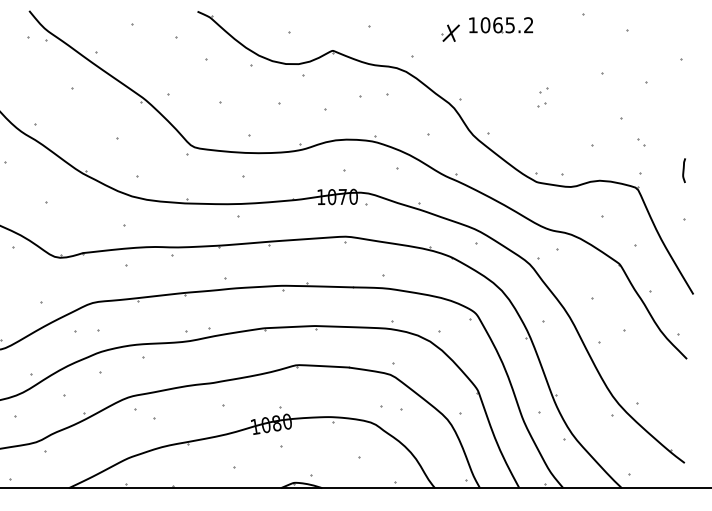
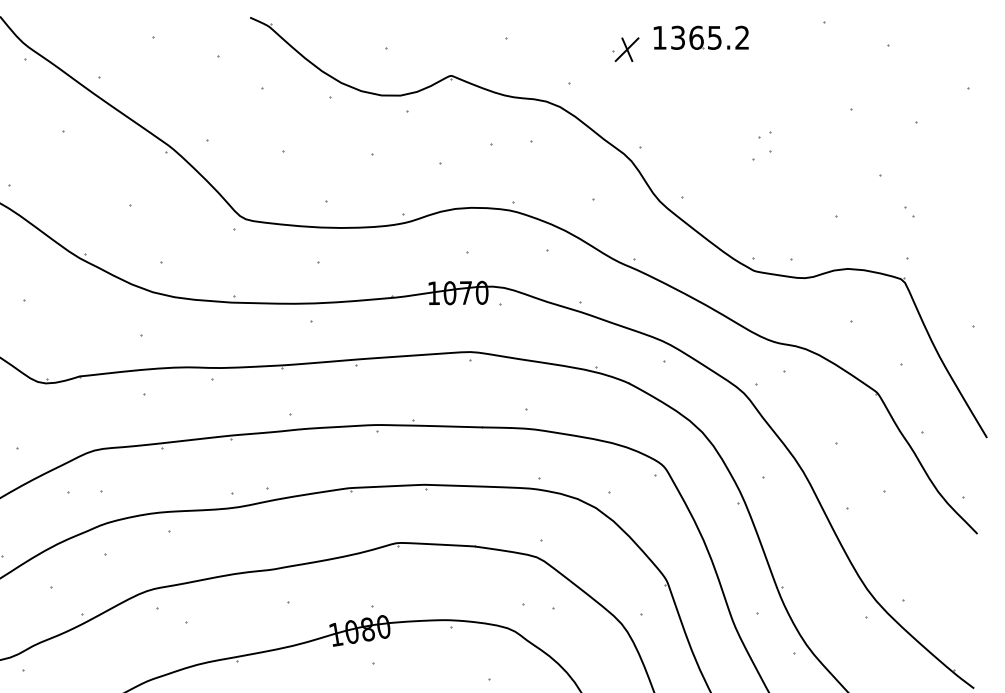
text: (485, 25) -> (678, 38), 1065.2 -> 1365.2
part: (541, 104) -> (761, 155), size x1.6
line: (683, 170) -> (972, 253), removed

